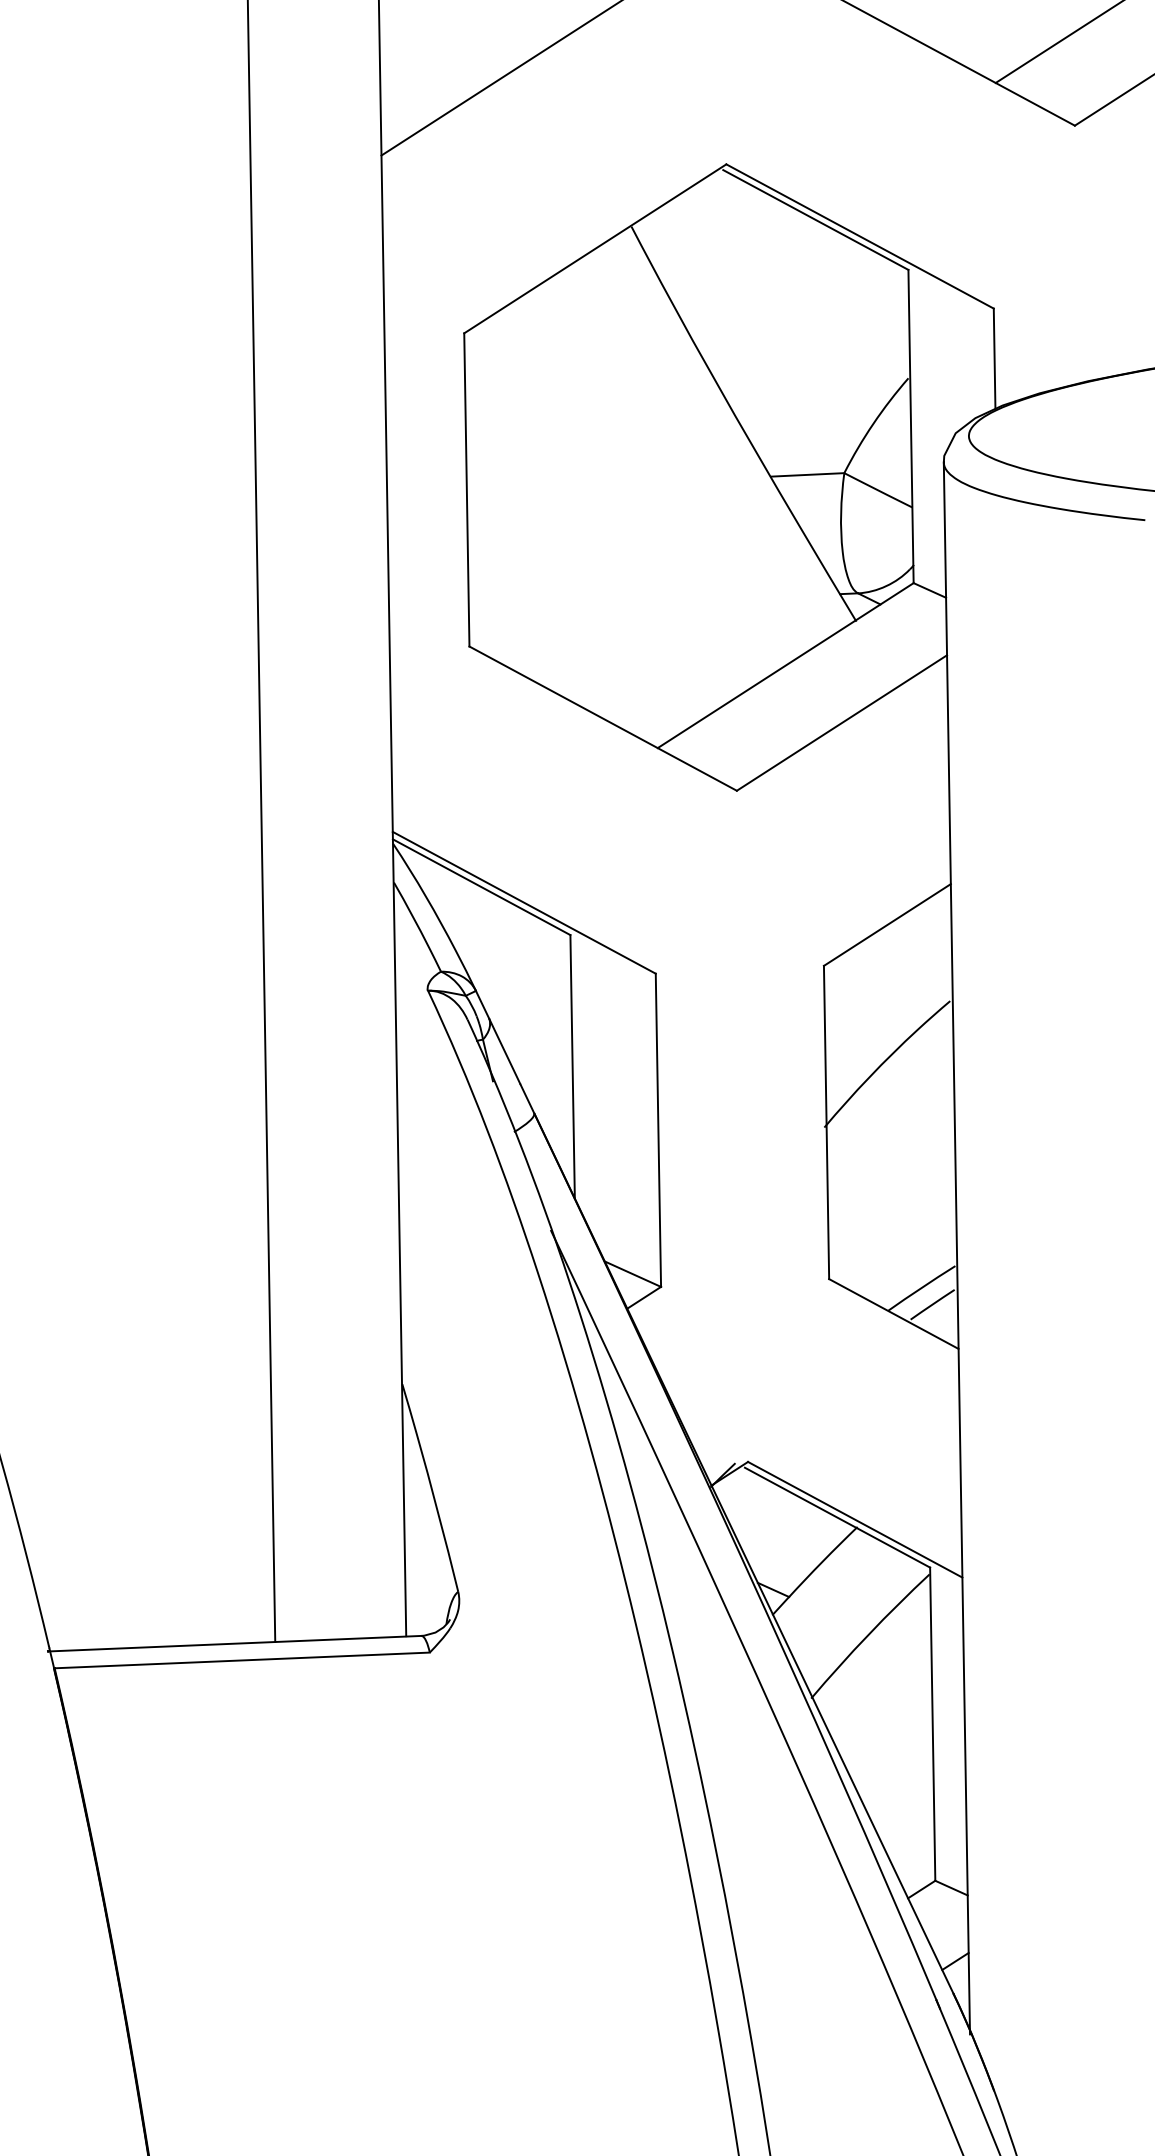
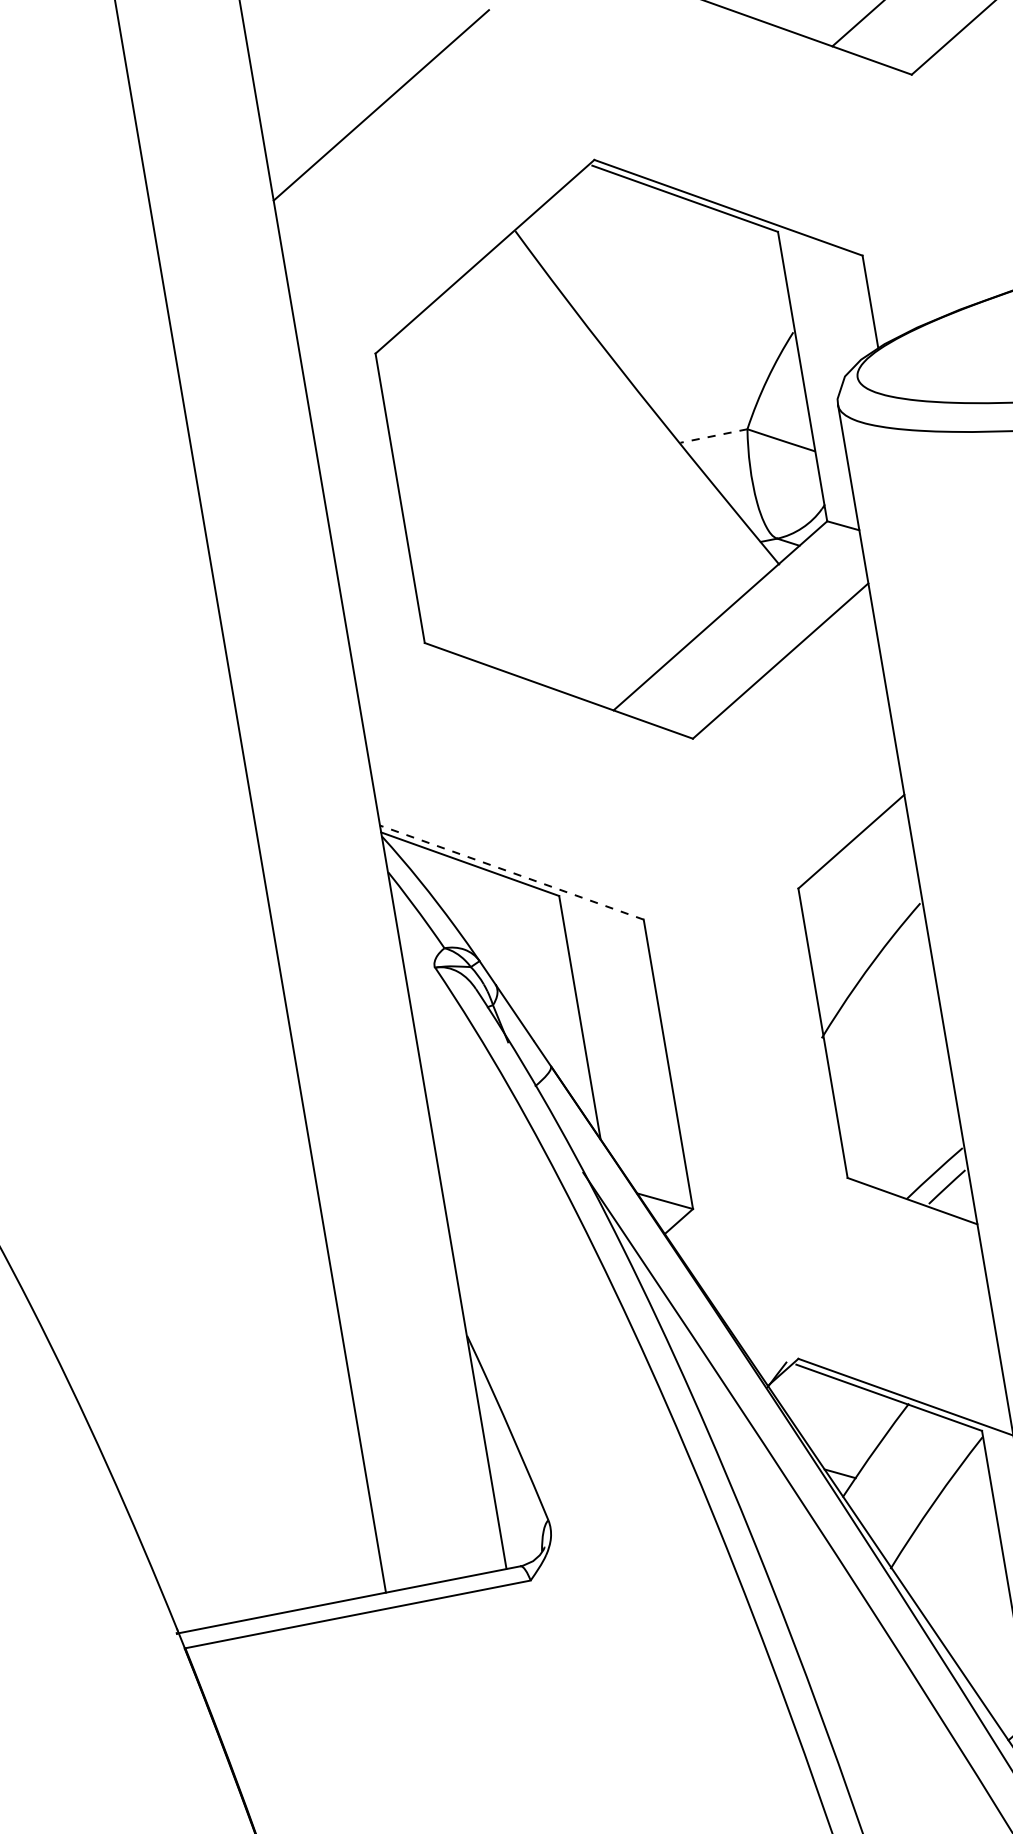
line: (807, 474) -> (713, 435), solid -> dashed
line: (523, 902) -> (511, 872), solid -> dashed

